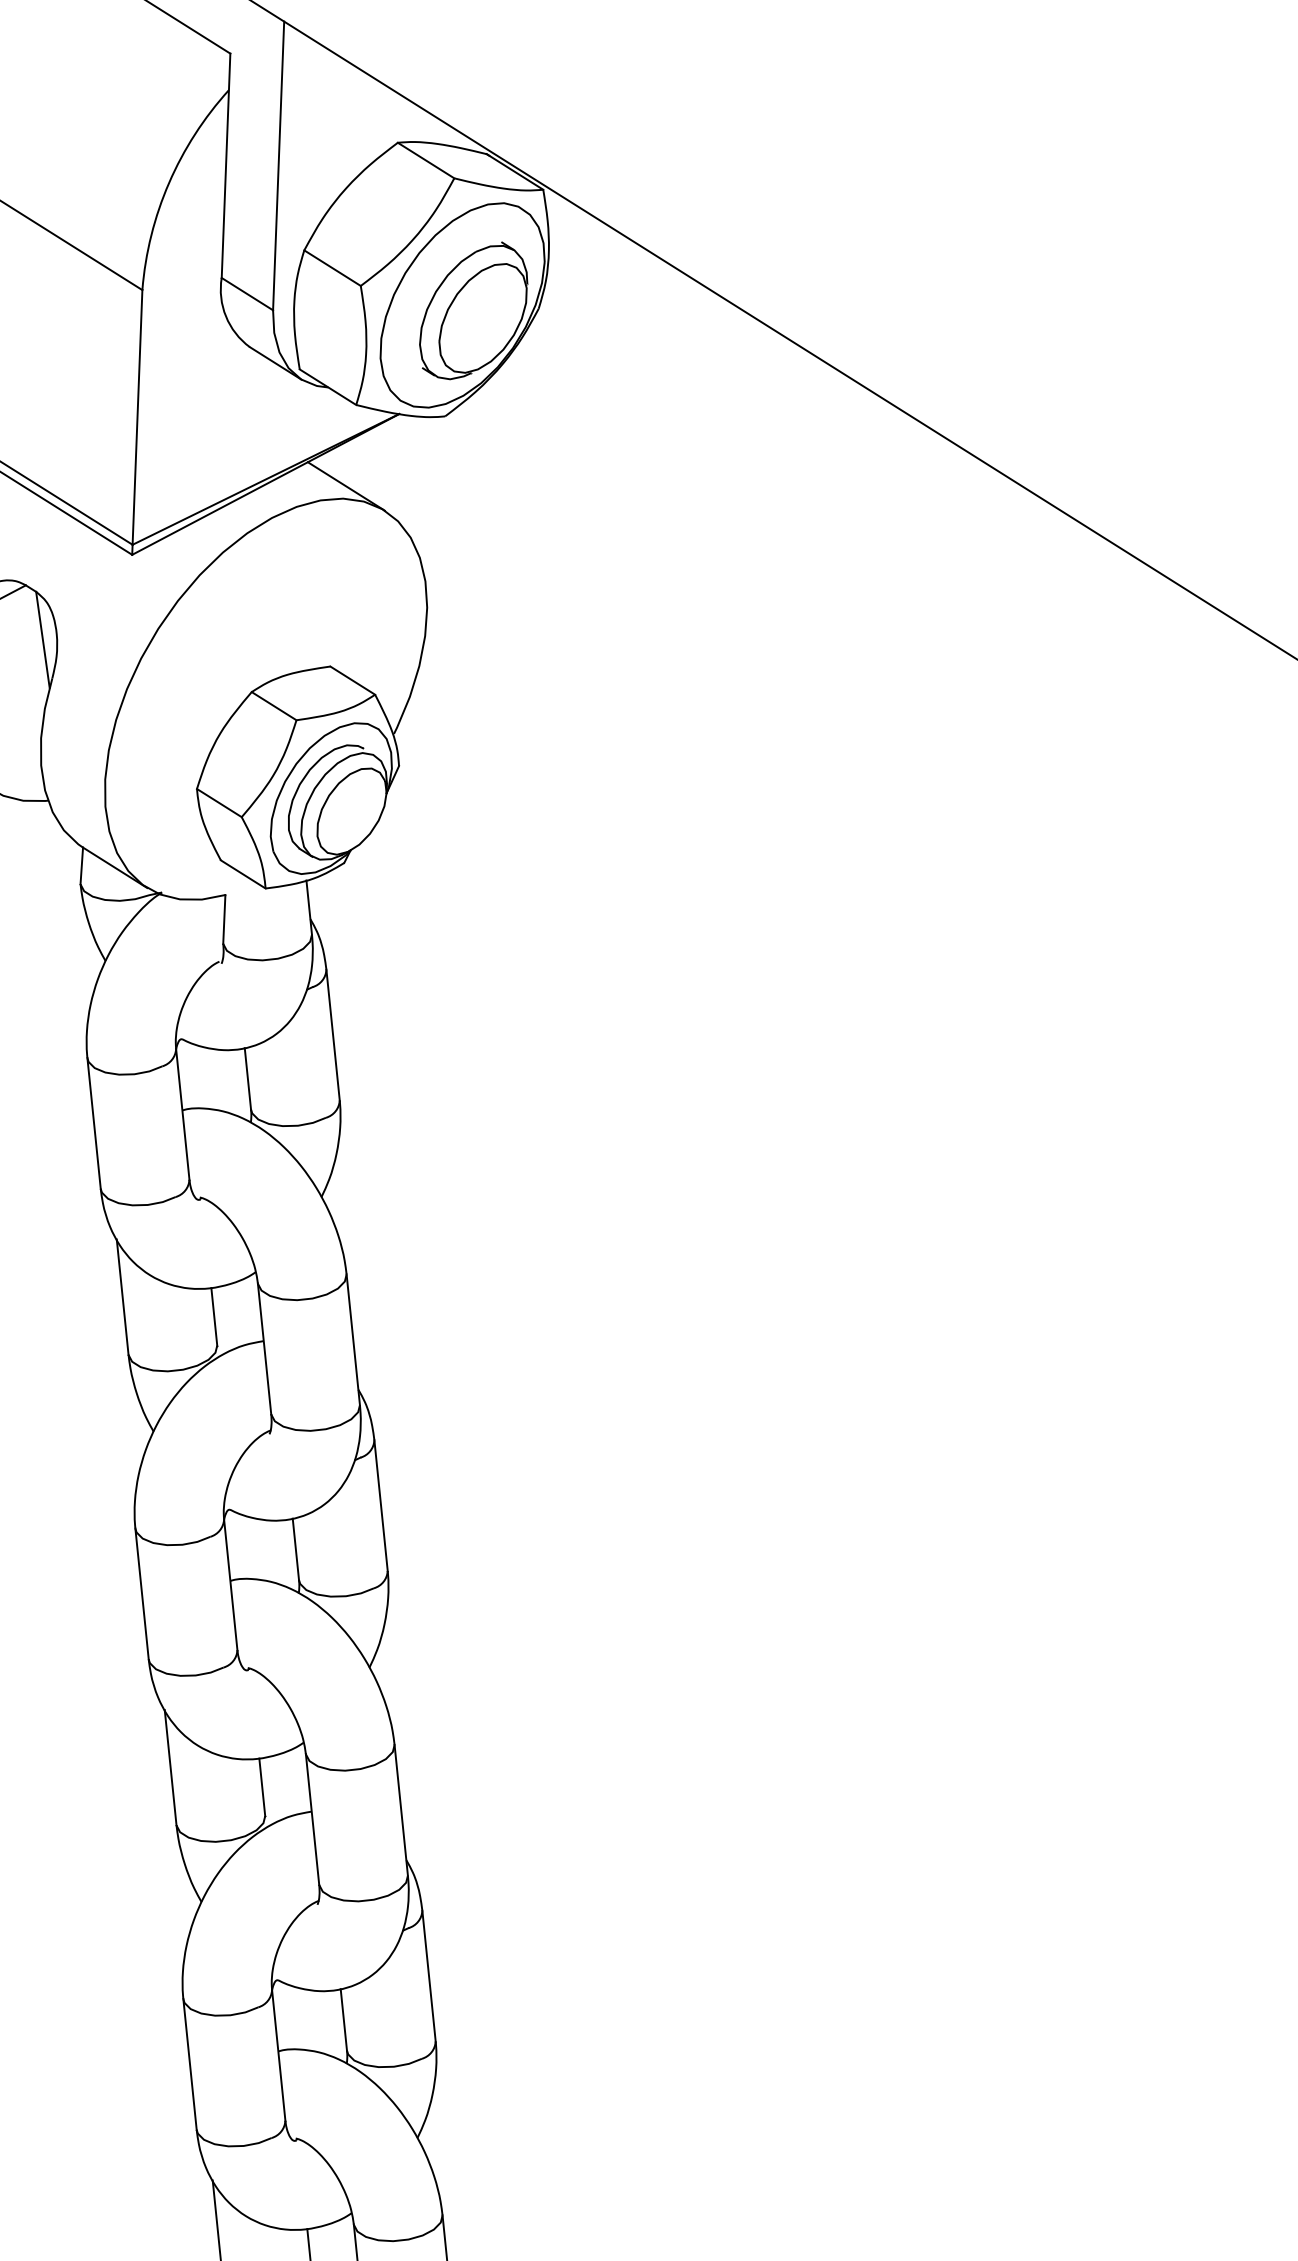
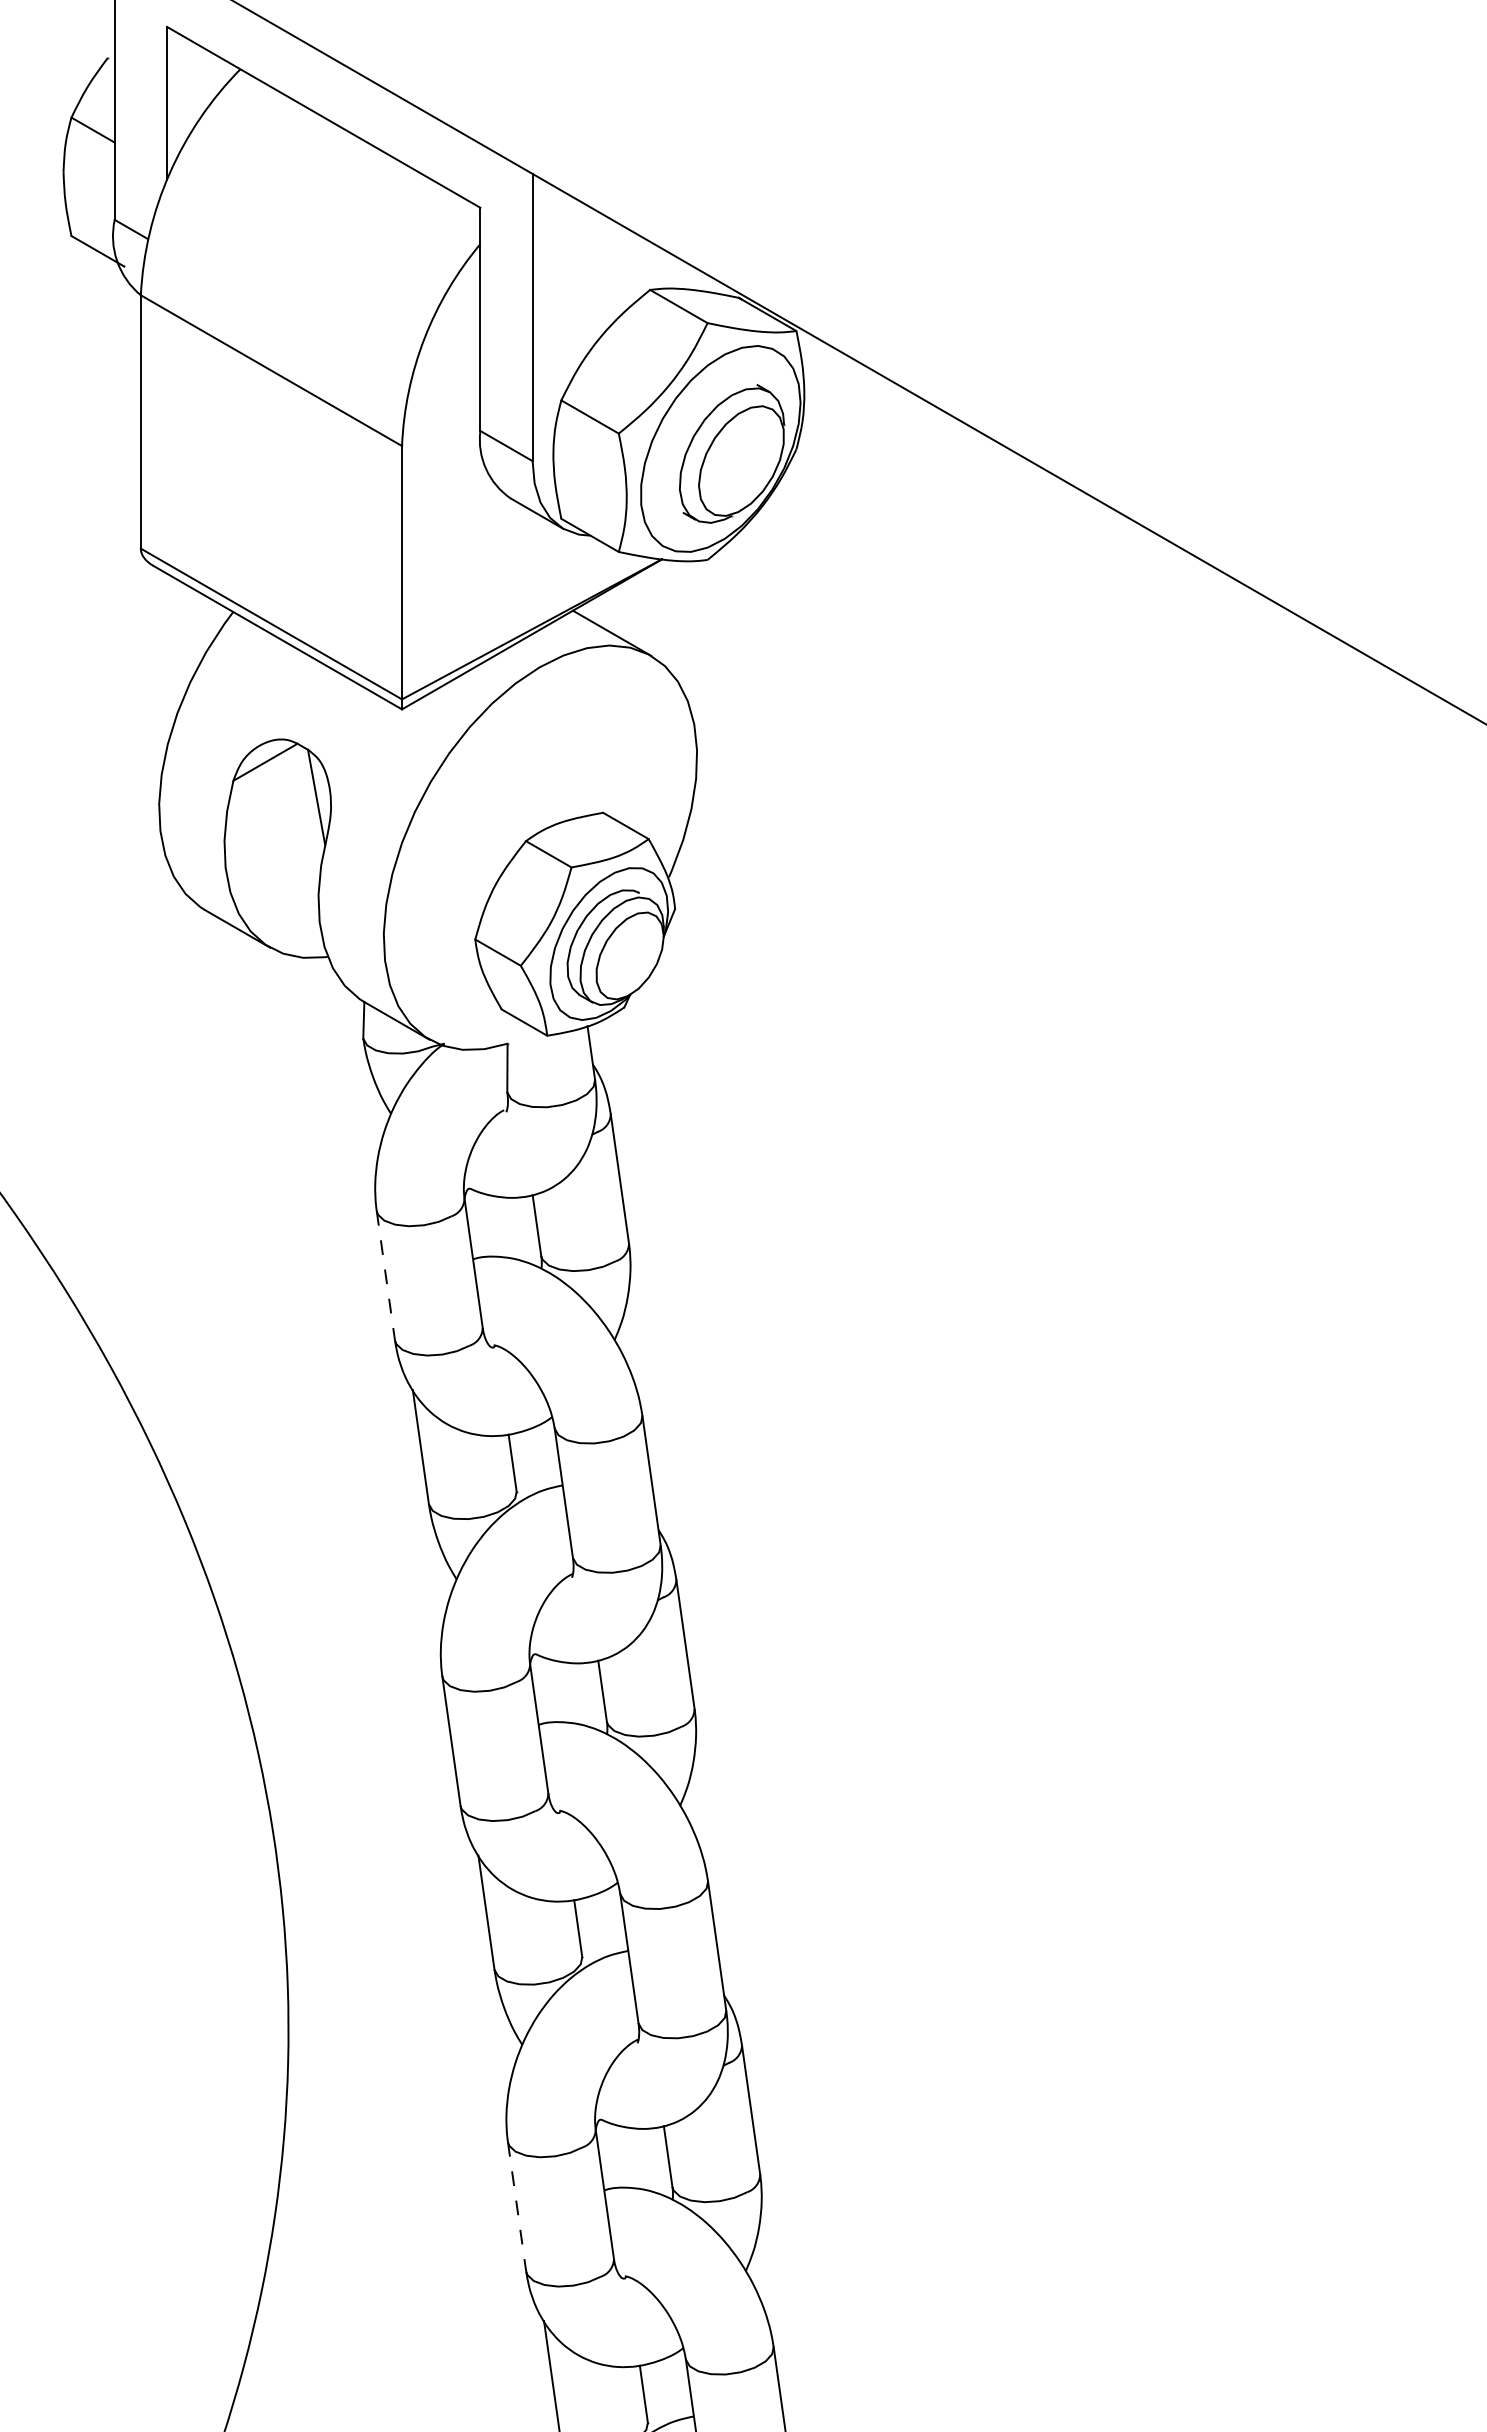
line: (93, 1124) -> (385, 1276), solid -> dashed
line: (190, 2065) -> (517, 2207), solid -> dashed

